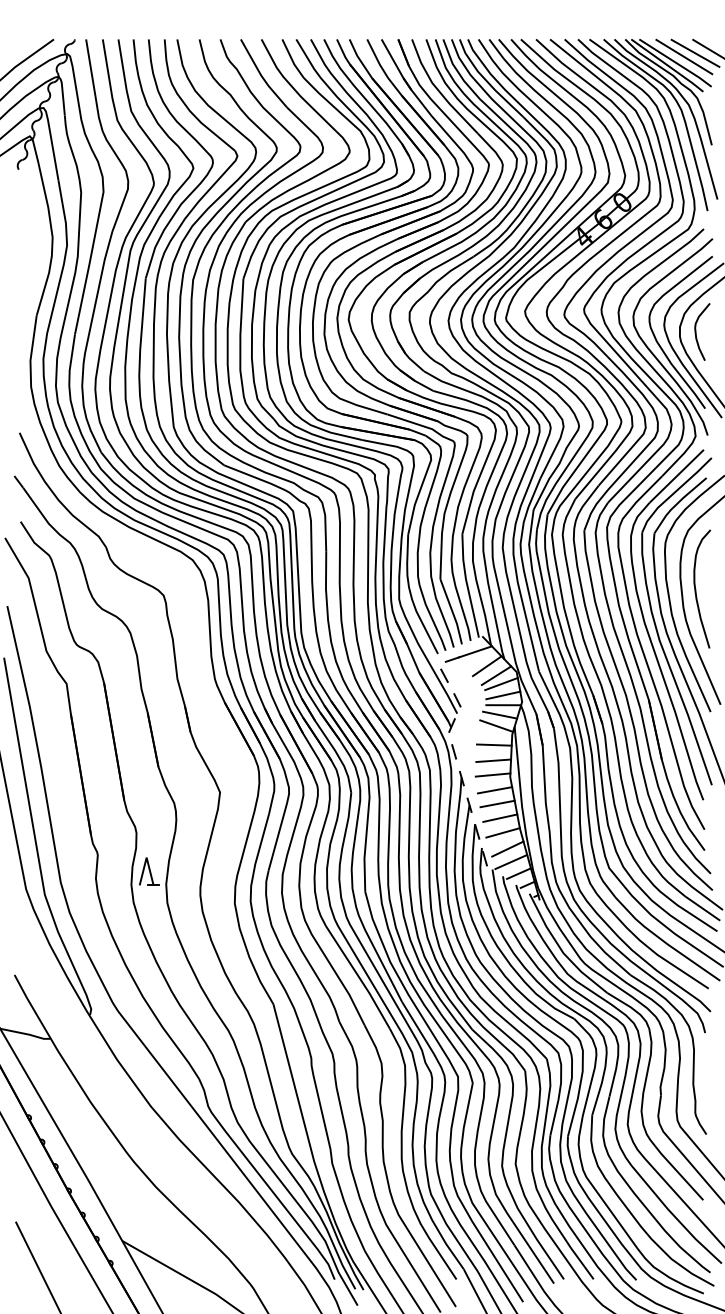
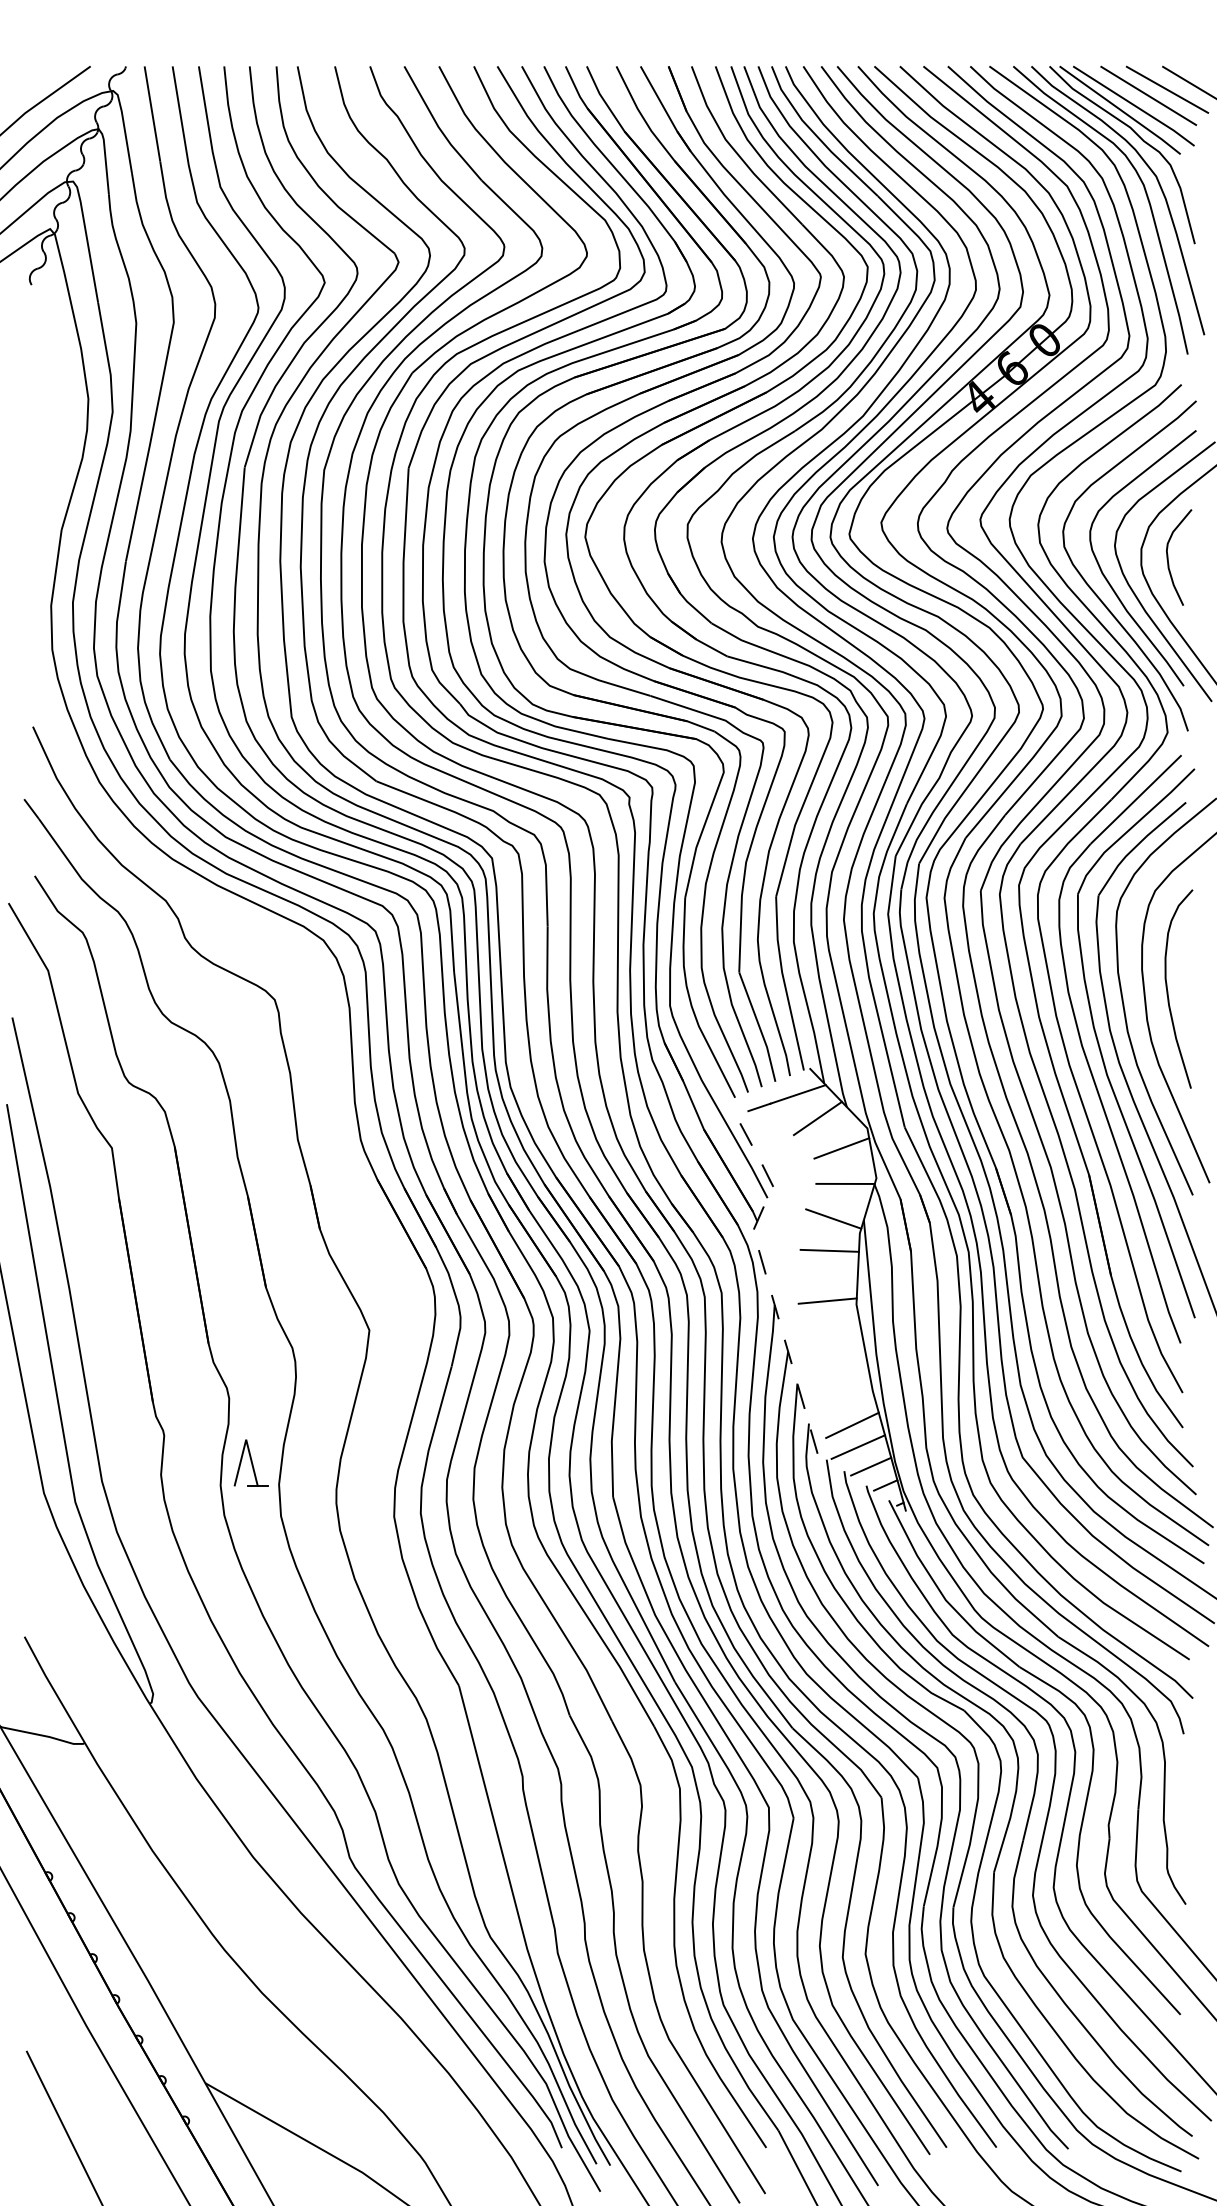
line: (496, 675) -> (833, 1134), removed
line: (503, 695) -> (845, 1167), removed
line: (500, 714) -> (840, 1199), removed
line: (493, 760) -> (828, 1276), removed
line: (494, 790) -> (830, 1327), removed
line: (497, 803) -> (835, 1348), removed
line: (500, 817) -> (840, 1372), removed
line: (502, 832) -> (843, 1397), removed

